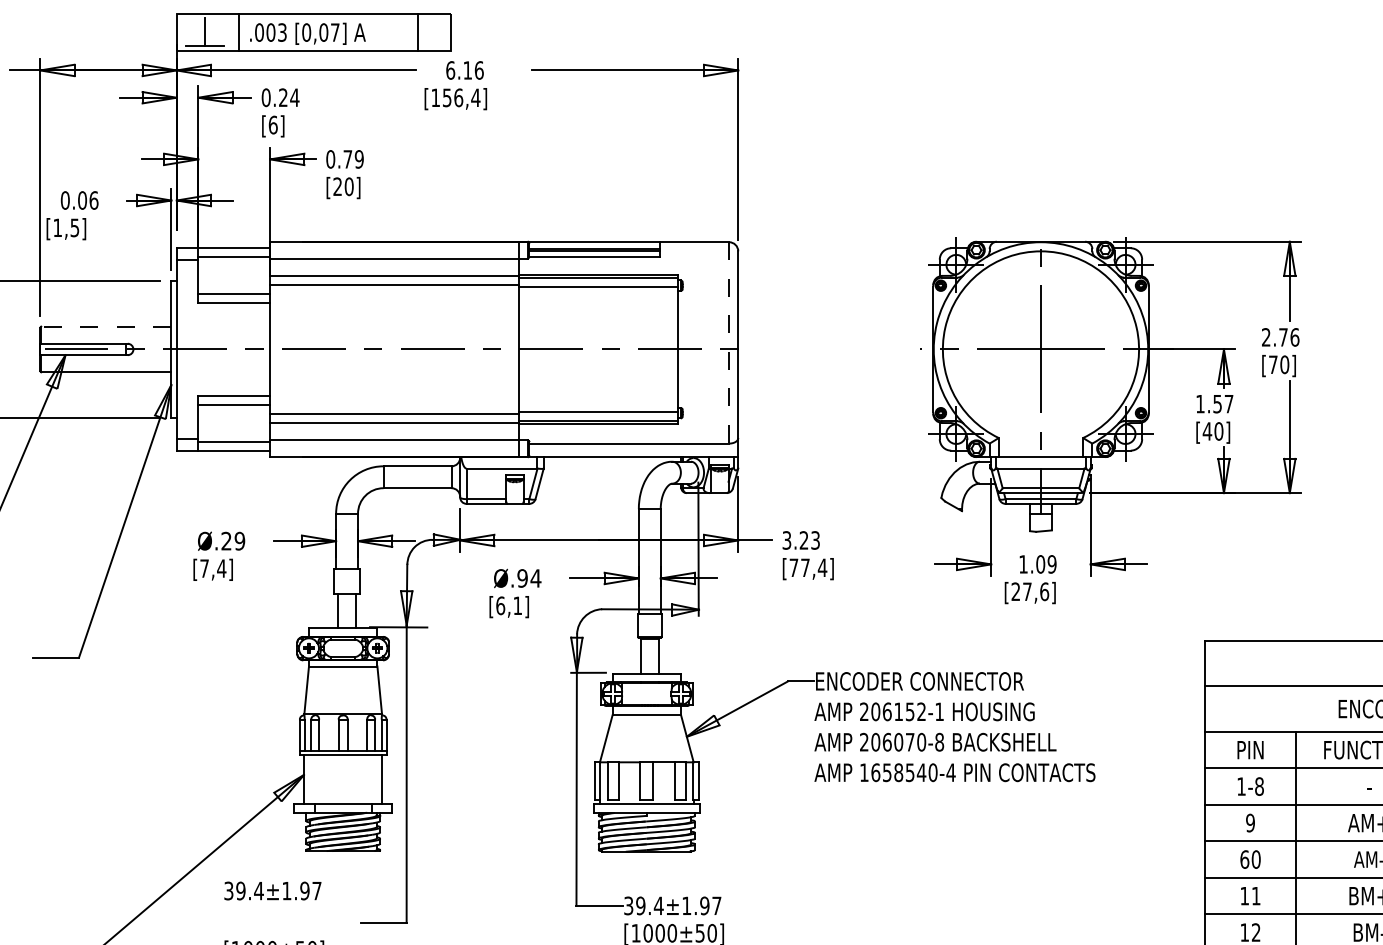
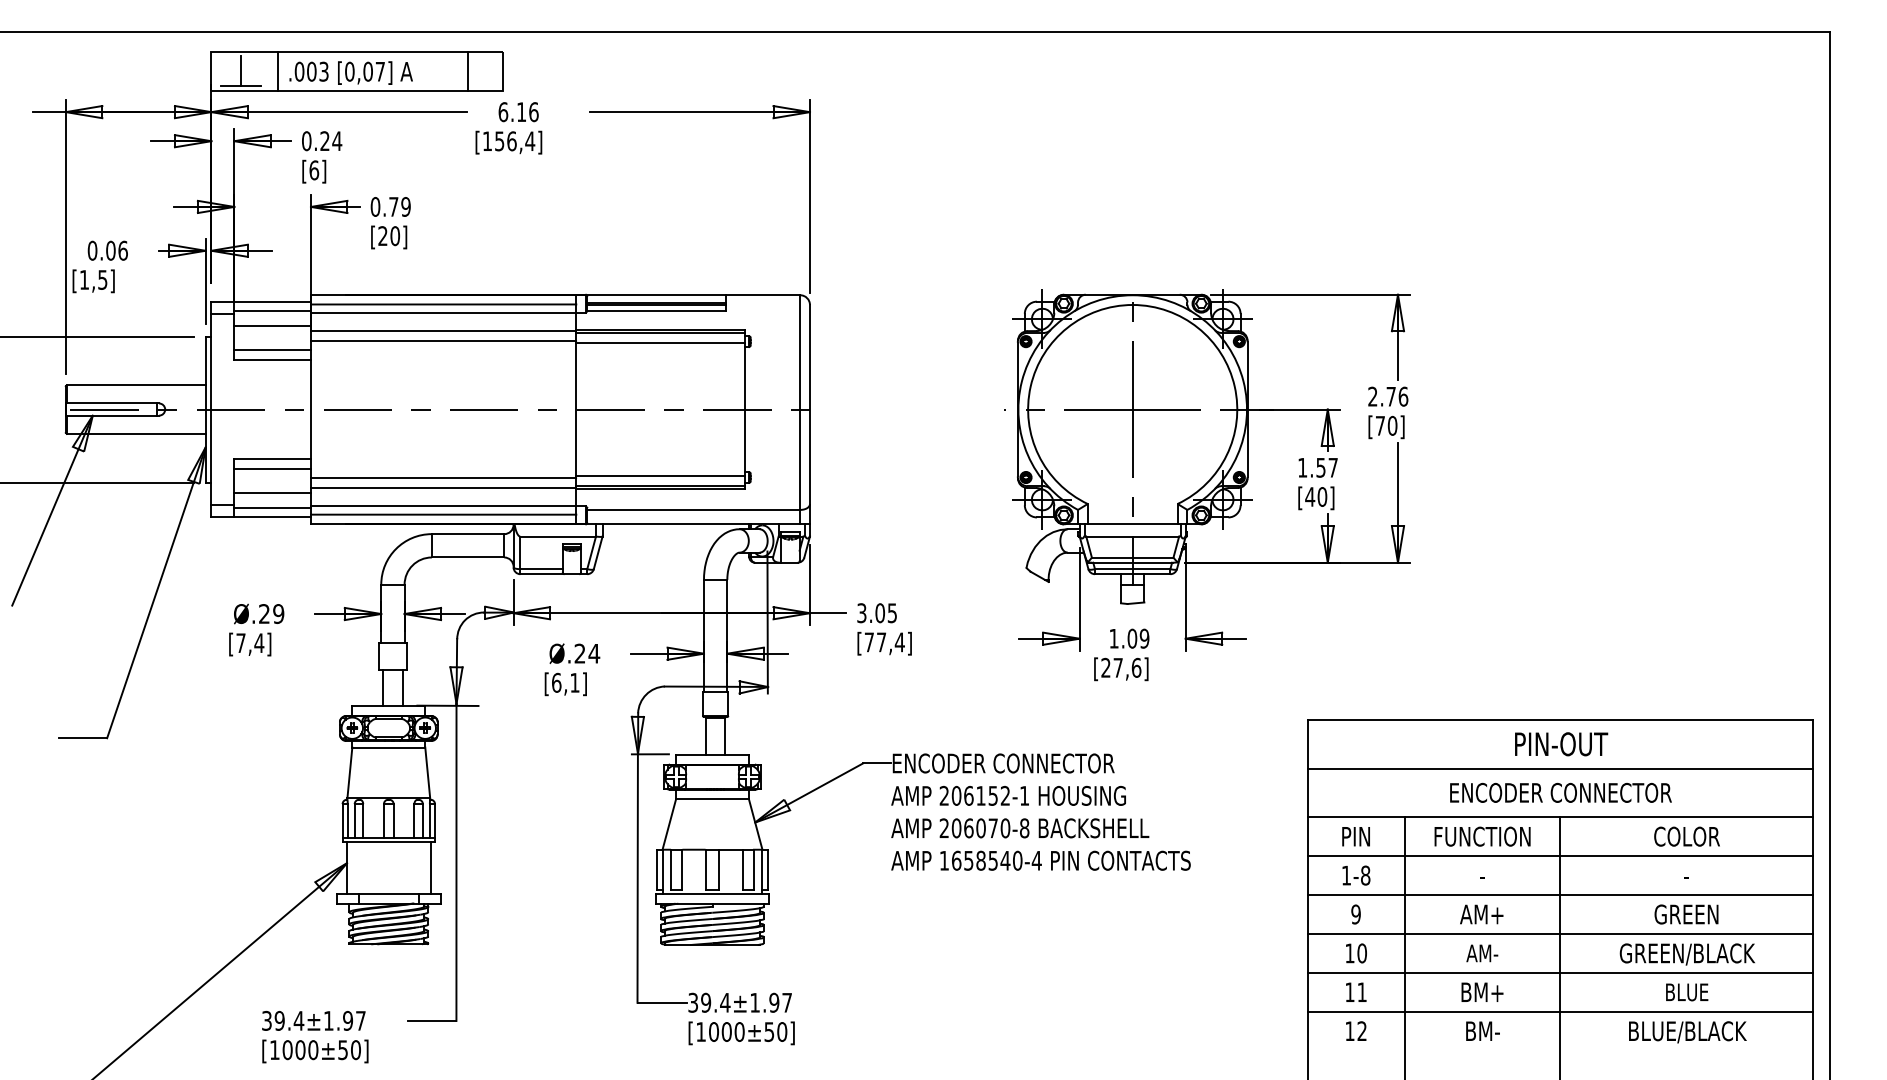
line: (394, 250) -> (443, 304), added
line: (234, 271) -> (272, 326), added
line: (105, 326) -> (135, 385), dashed -> solid
line: (729, 349) -> (800, 409), dashed -> solid
line: (234, 428) -> (272, 493), added
line: (394, 447) -> (443, 514), added
text: (809, 540) -> (885, 613), 3.23 -> 3.05
text: (522, 578) -> (579, 653), Ø.94 -> Ø.24
text: (1244, 859) -> (1349, 953), 60 -> 10
text: (272, 890) -> (313, 1020), moved

